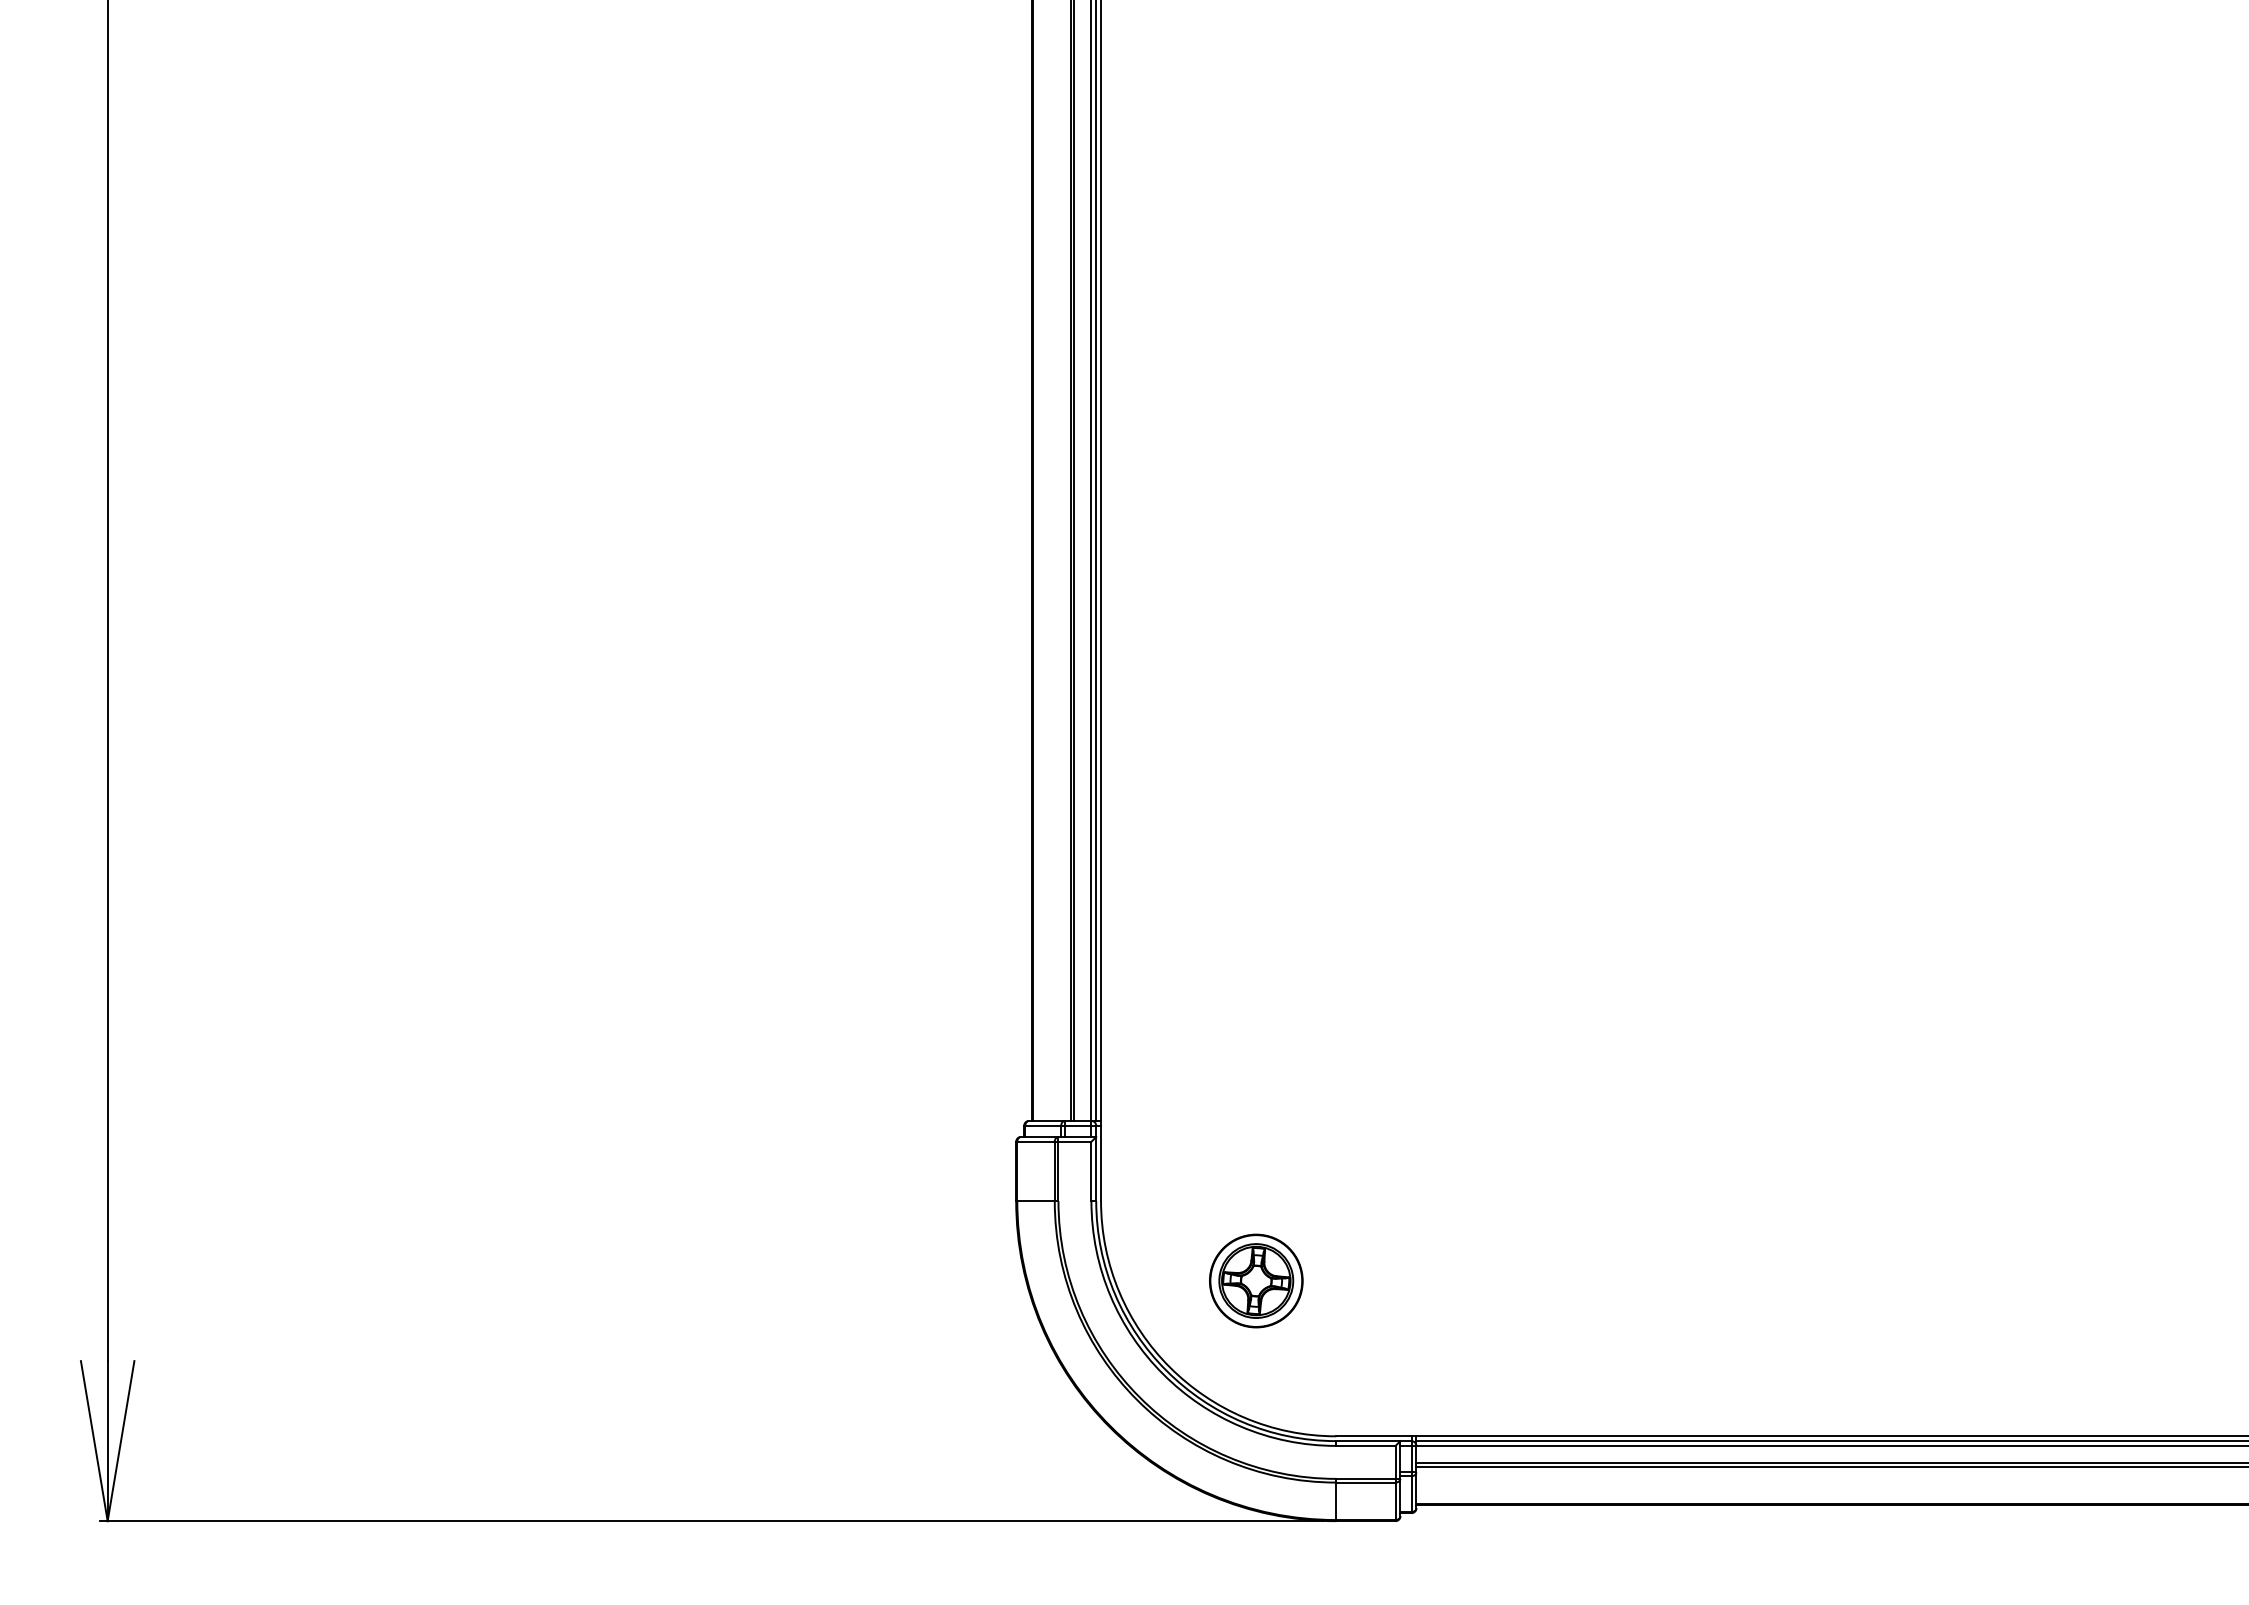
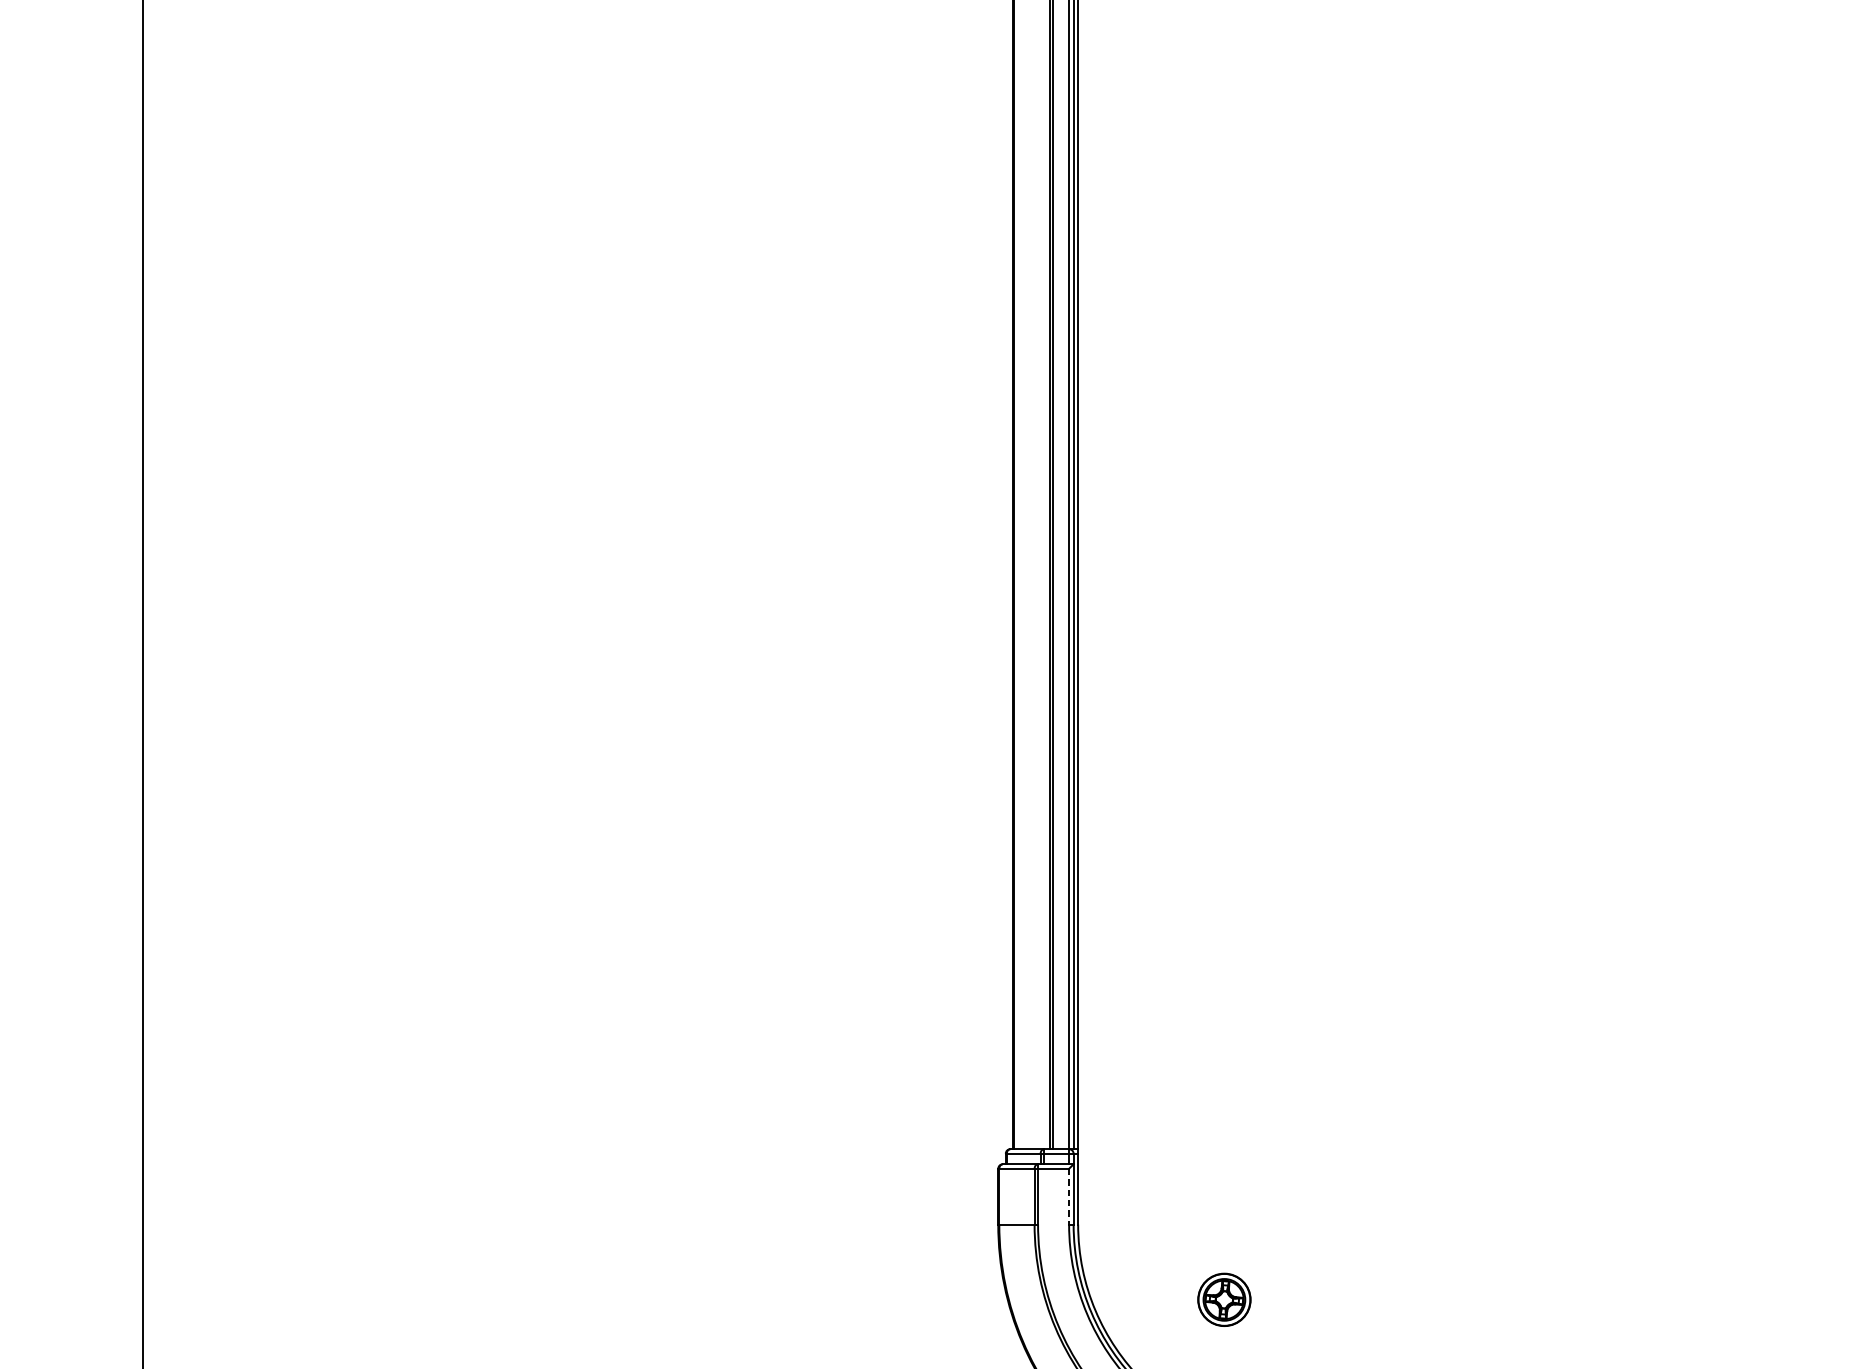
line: (1091, 1171) -> (1069, 1196), solid -> dashed
part: (1256, 1280) -> (1224, 1299), size x0.6

